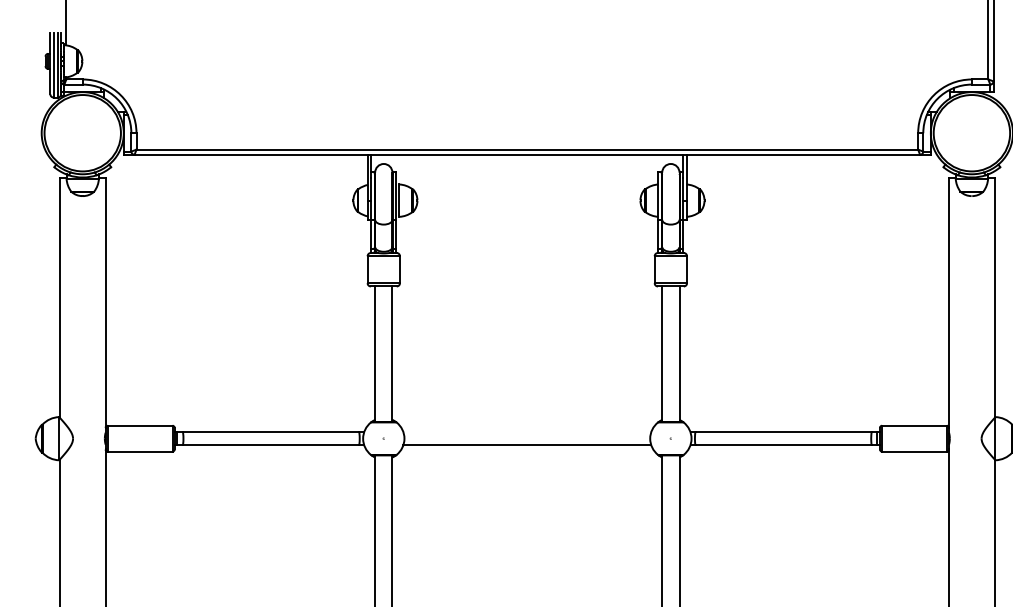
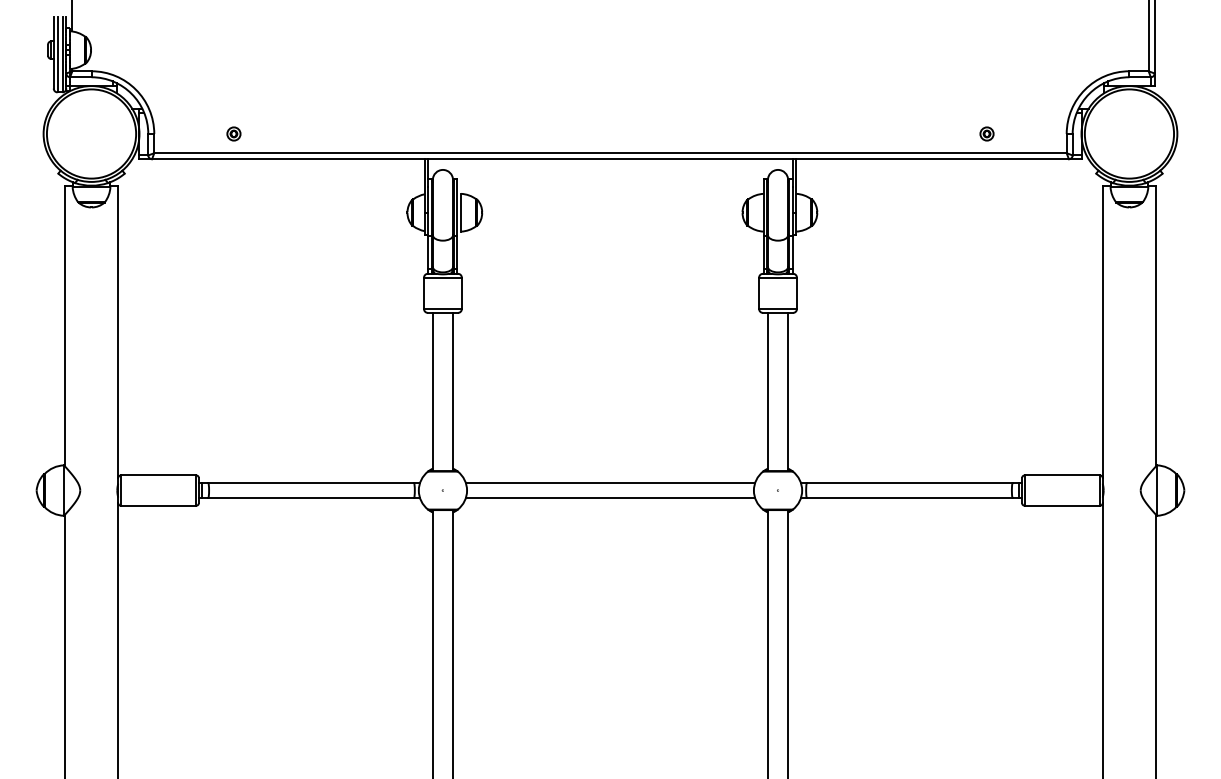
part: (204, 132) -> (233, 133), added
part: (849, 132) -> (986, 133), added
line: (527, 432) -> (610, 483), added

